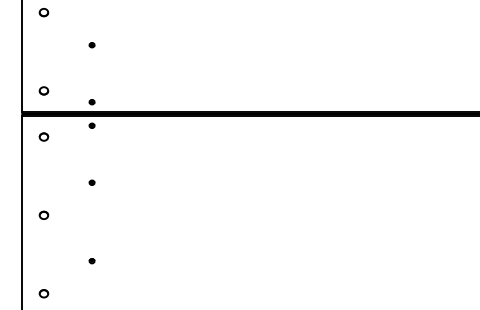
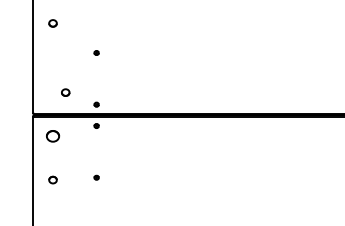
part: (43, 90) -> (65, 92), moved
part: (43, 136) -> (52, 135), size x1.6
part: (43, 214) -> (52, 179), moved

